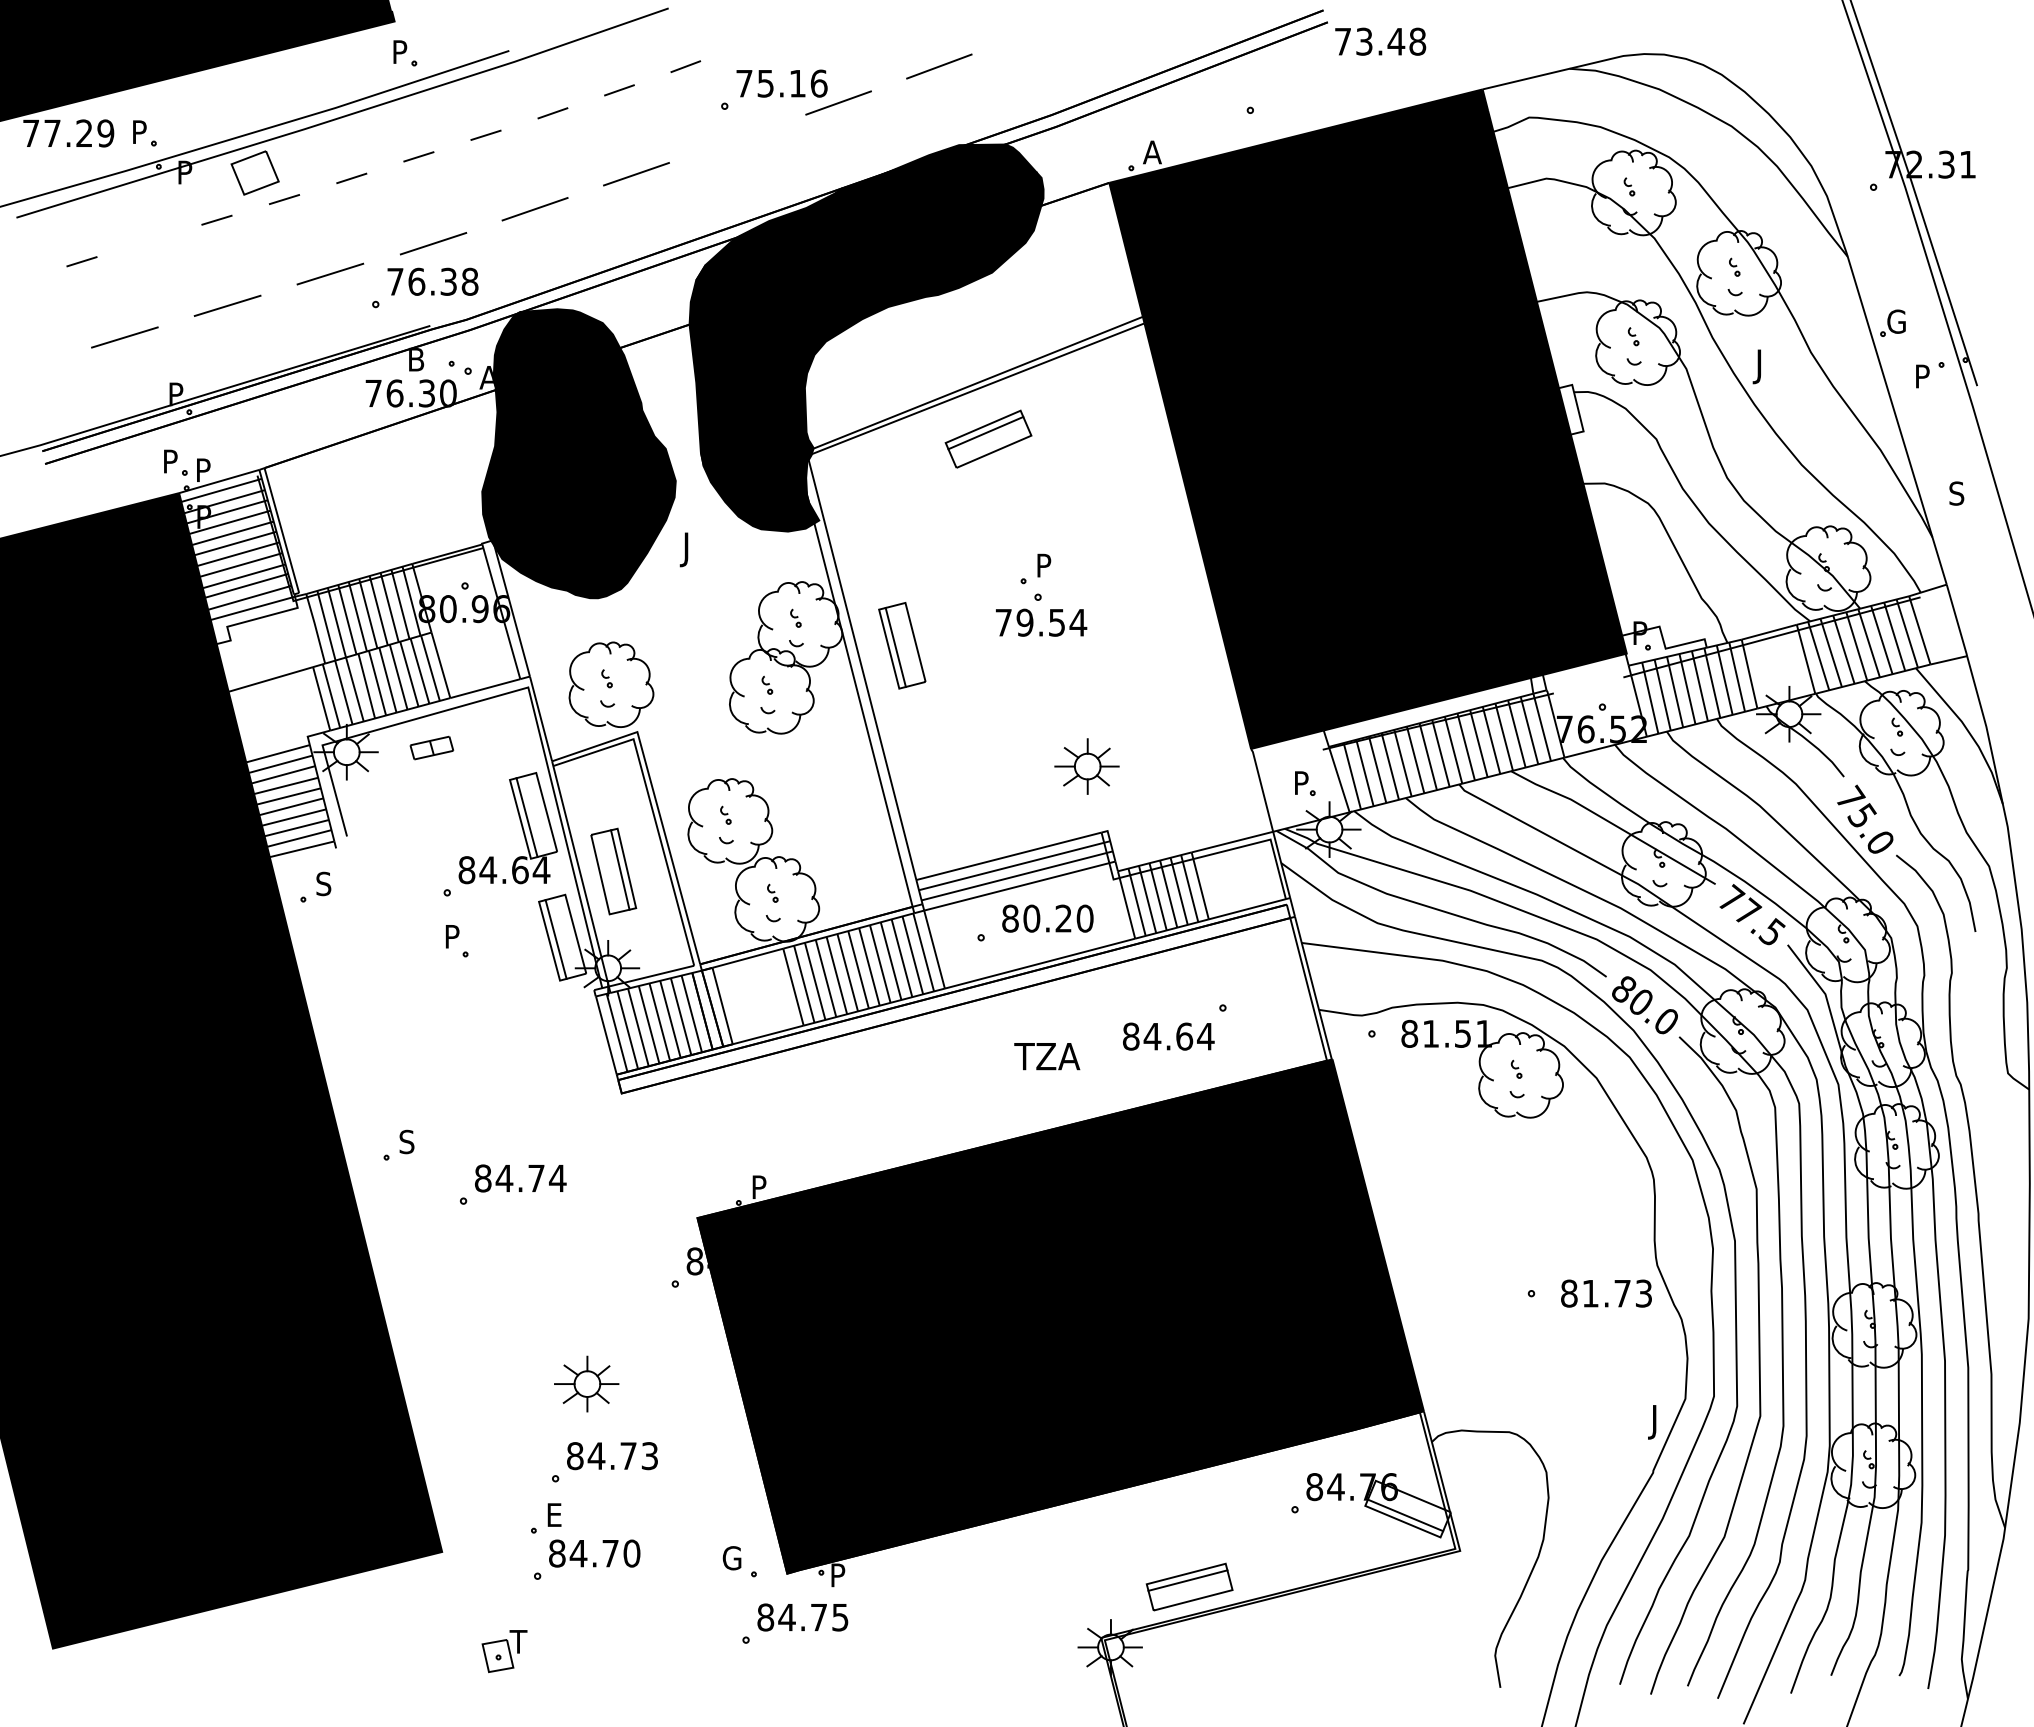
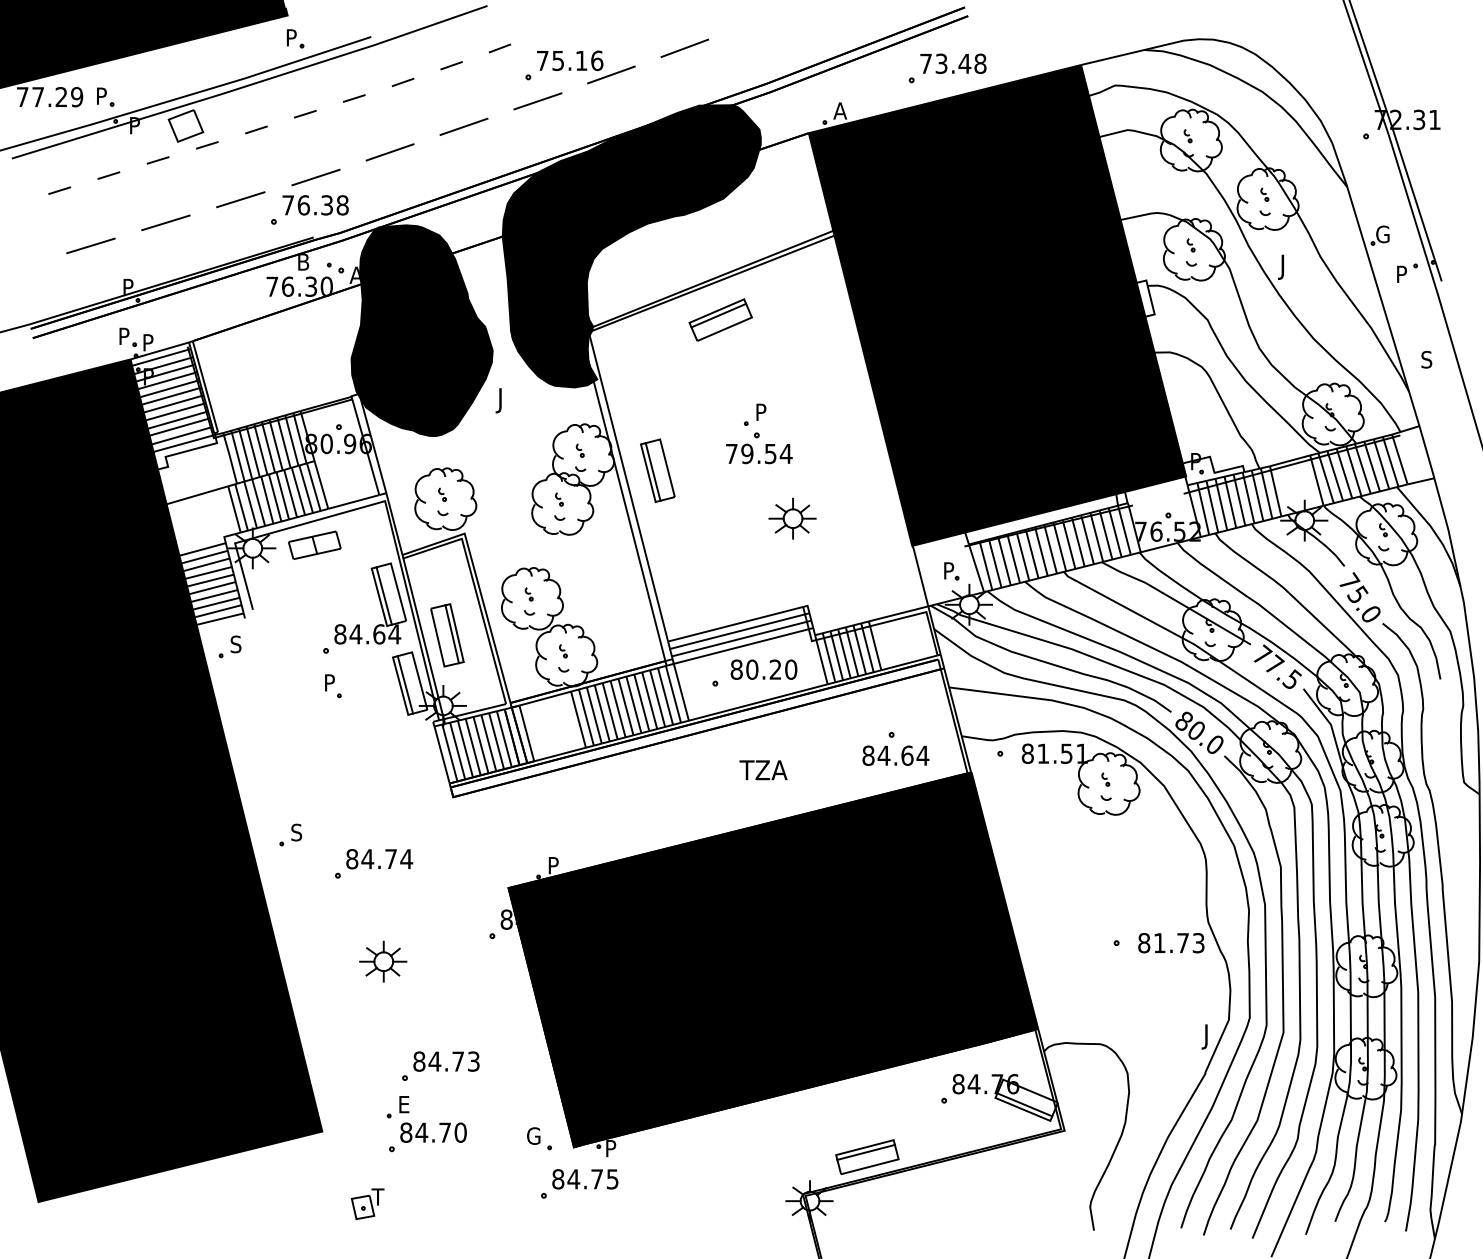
text: (1380, 41) -> (953, 63), moved
line: (737, 139) -> (537, 101), added
line: (149, 240) -> (108, 175), added
part: (431, 747) -> (314, 544), size x1.67
part: (1086, 766) -> (792, 518), moved
text: (1168, 1036) -> (895, 755), moved
part: (586, 1383) -> (383, 961), moved

